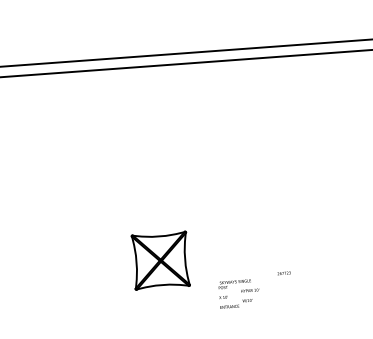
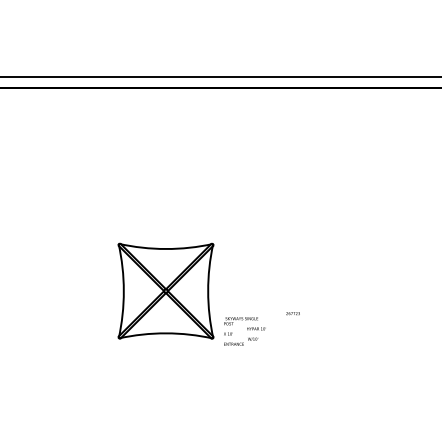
part: (160, 260) -> (165, 290), size x1.67

